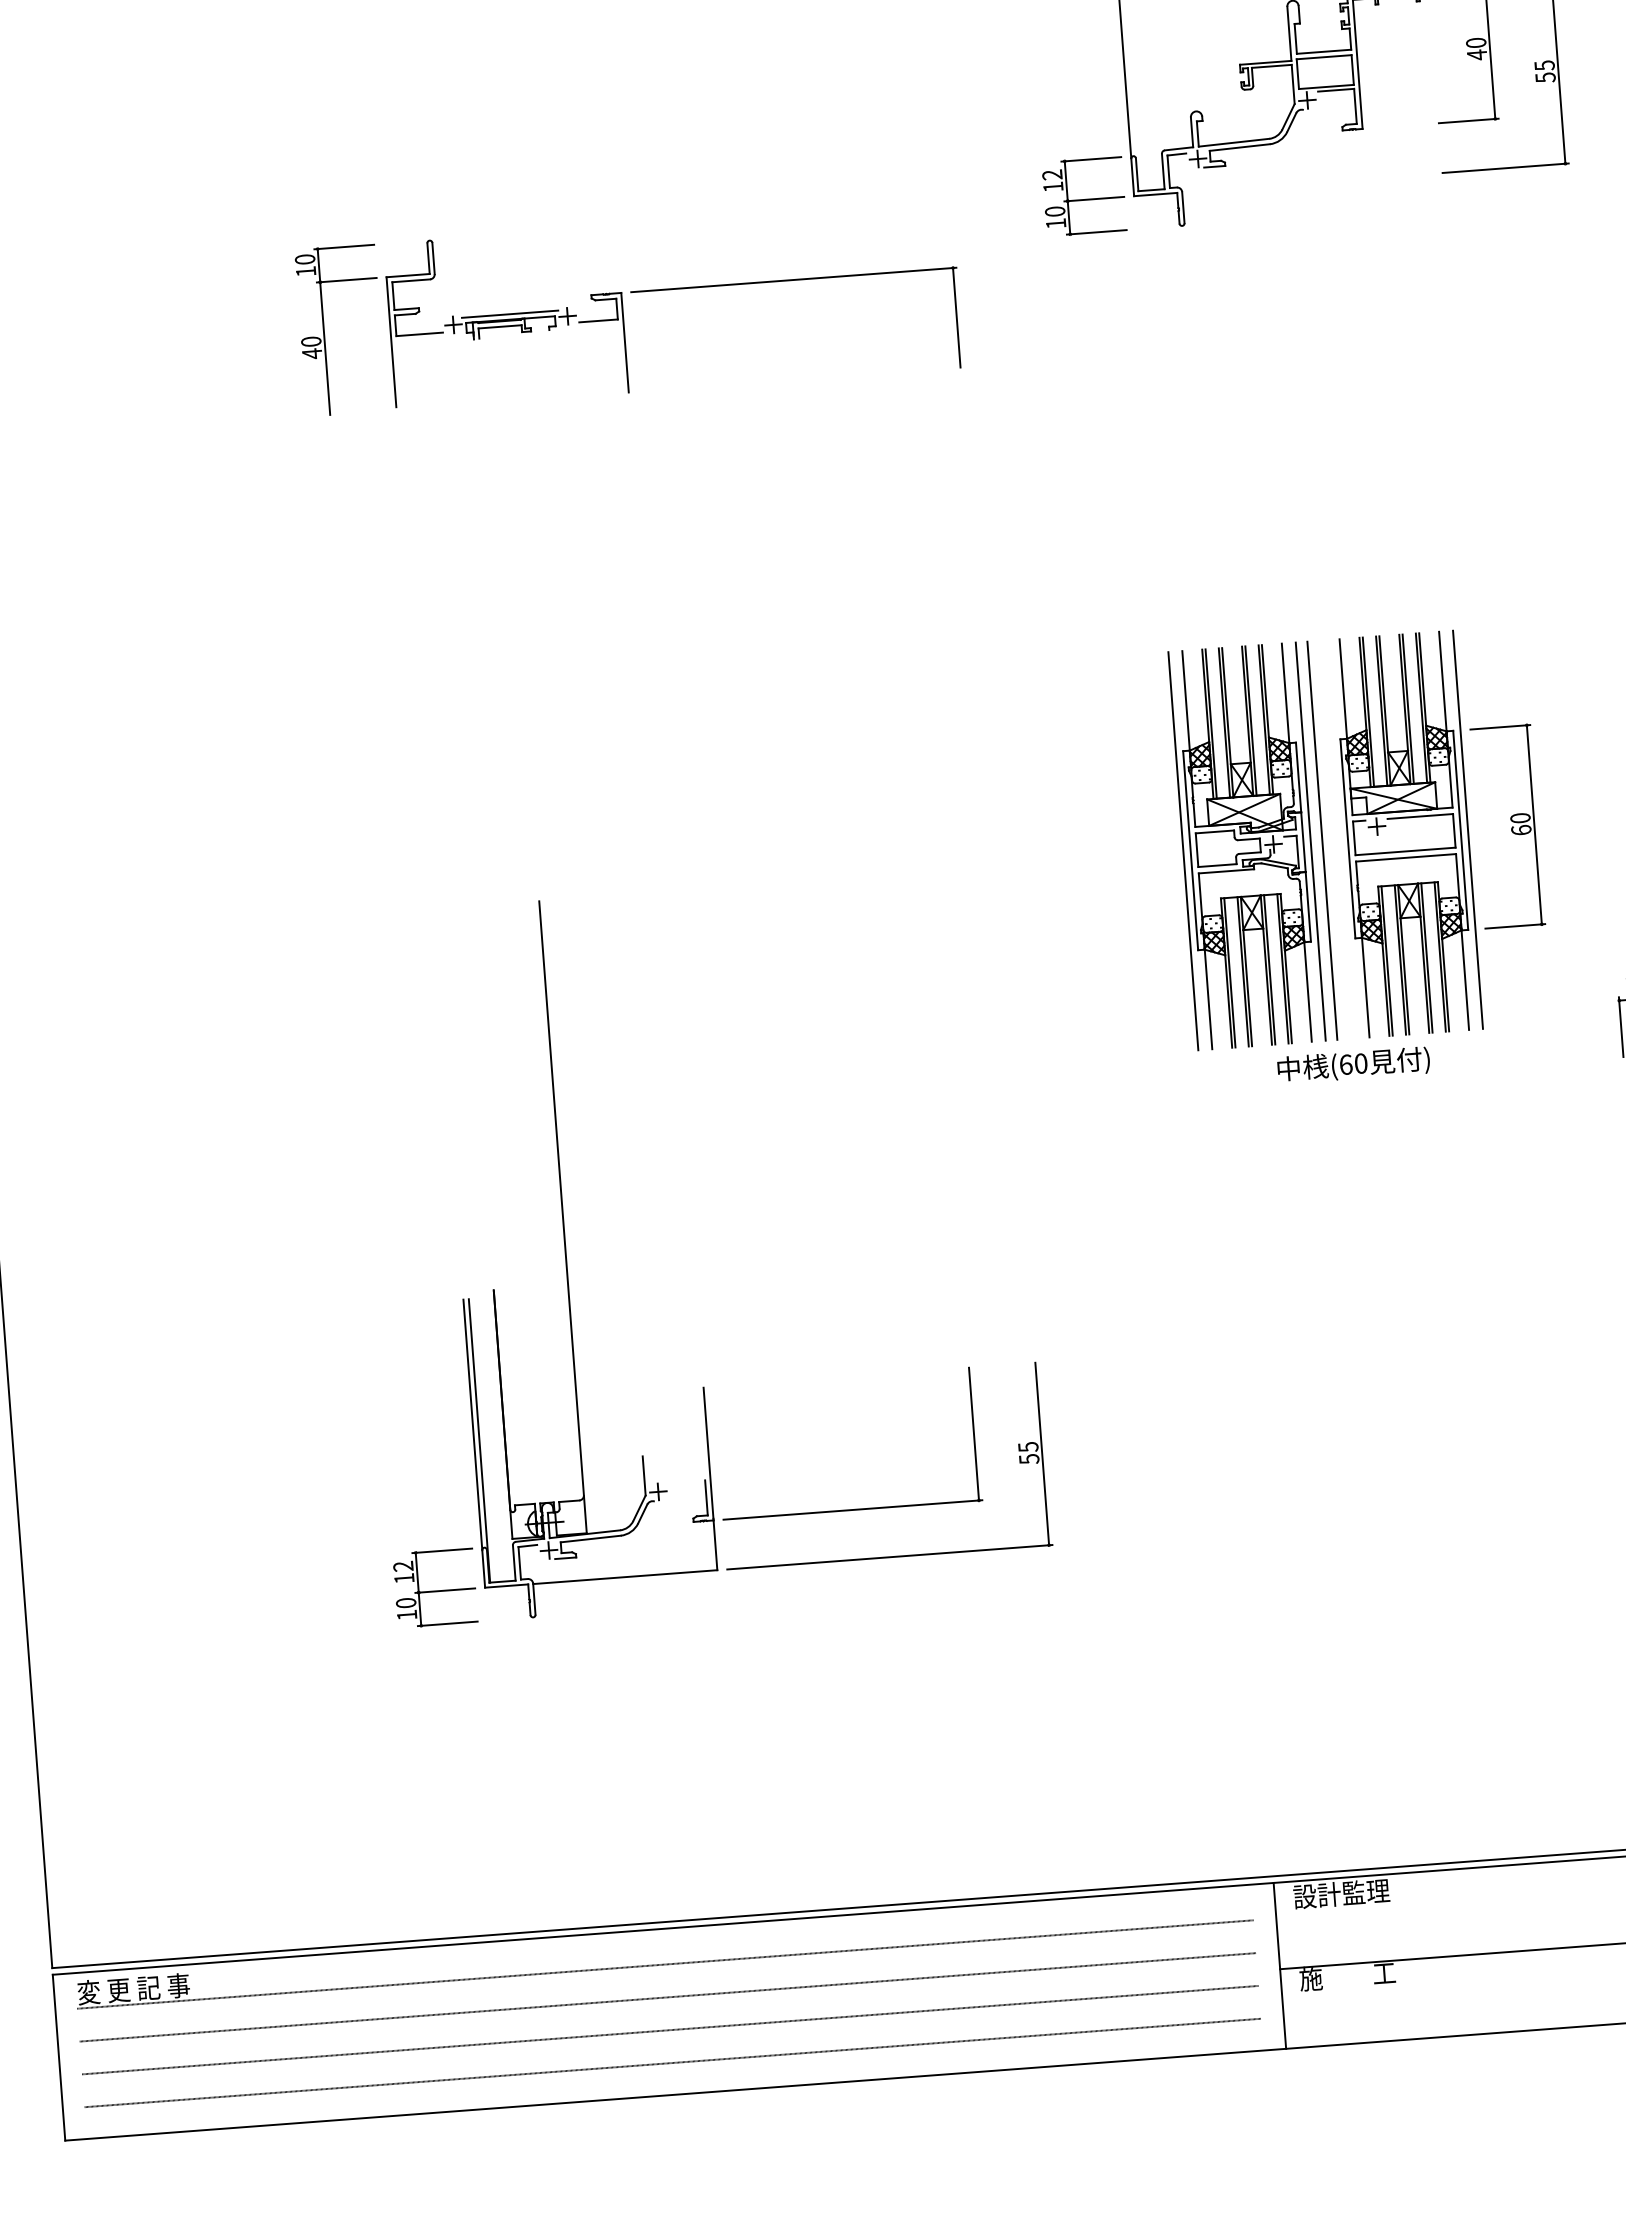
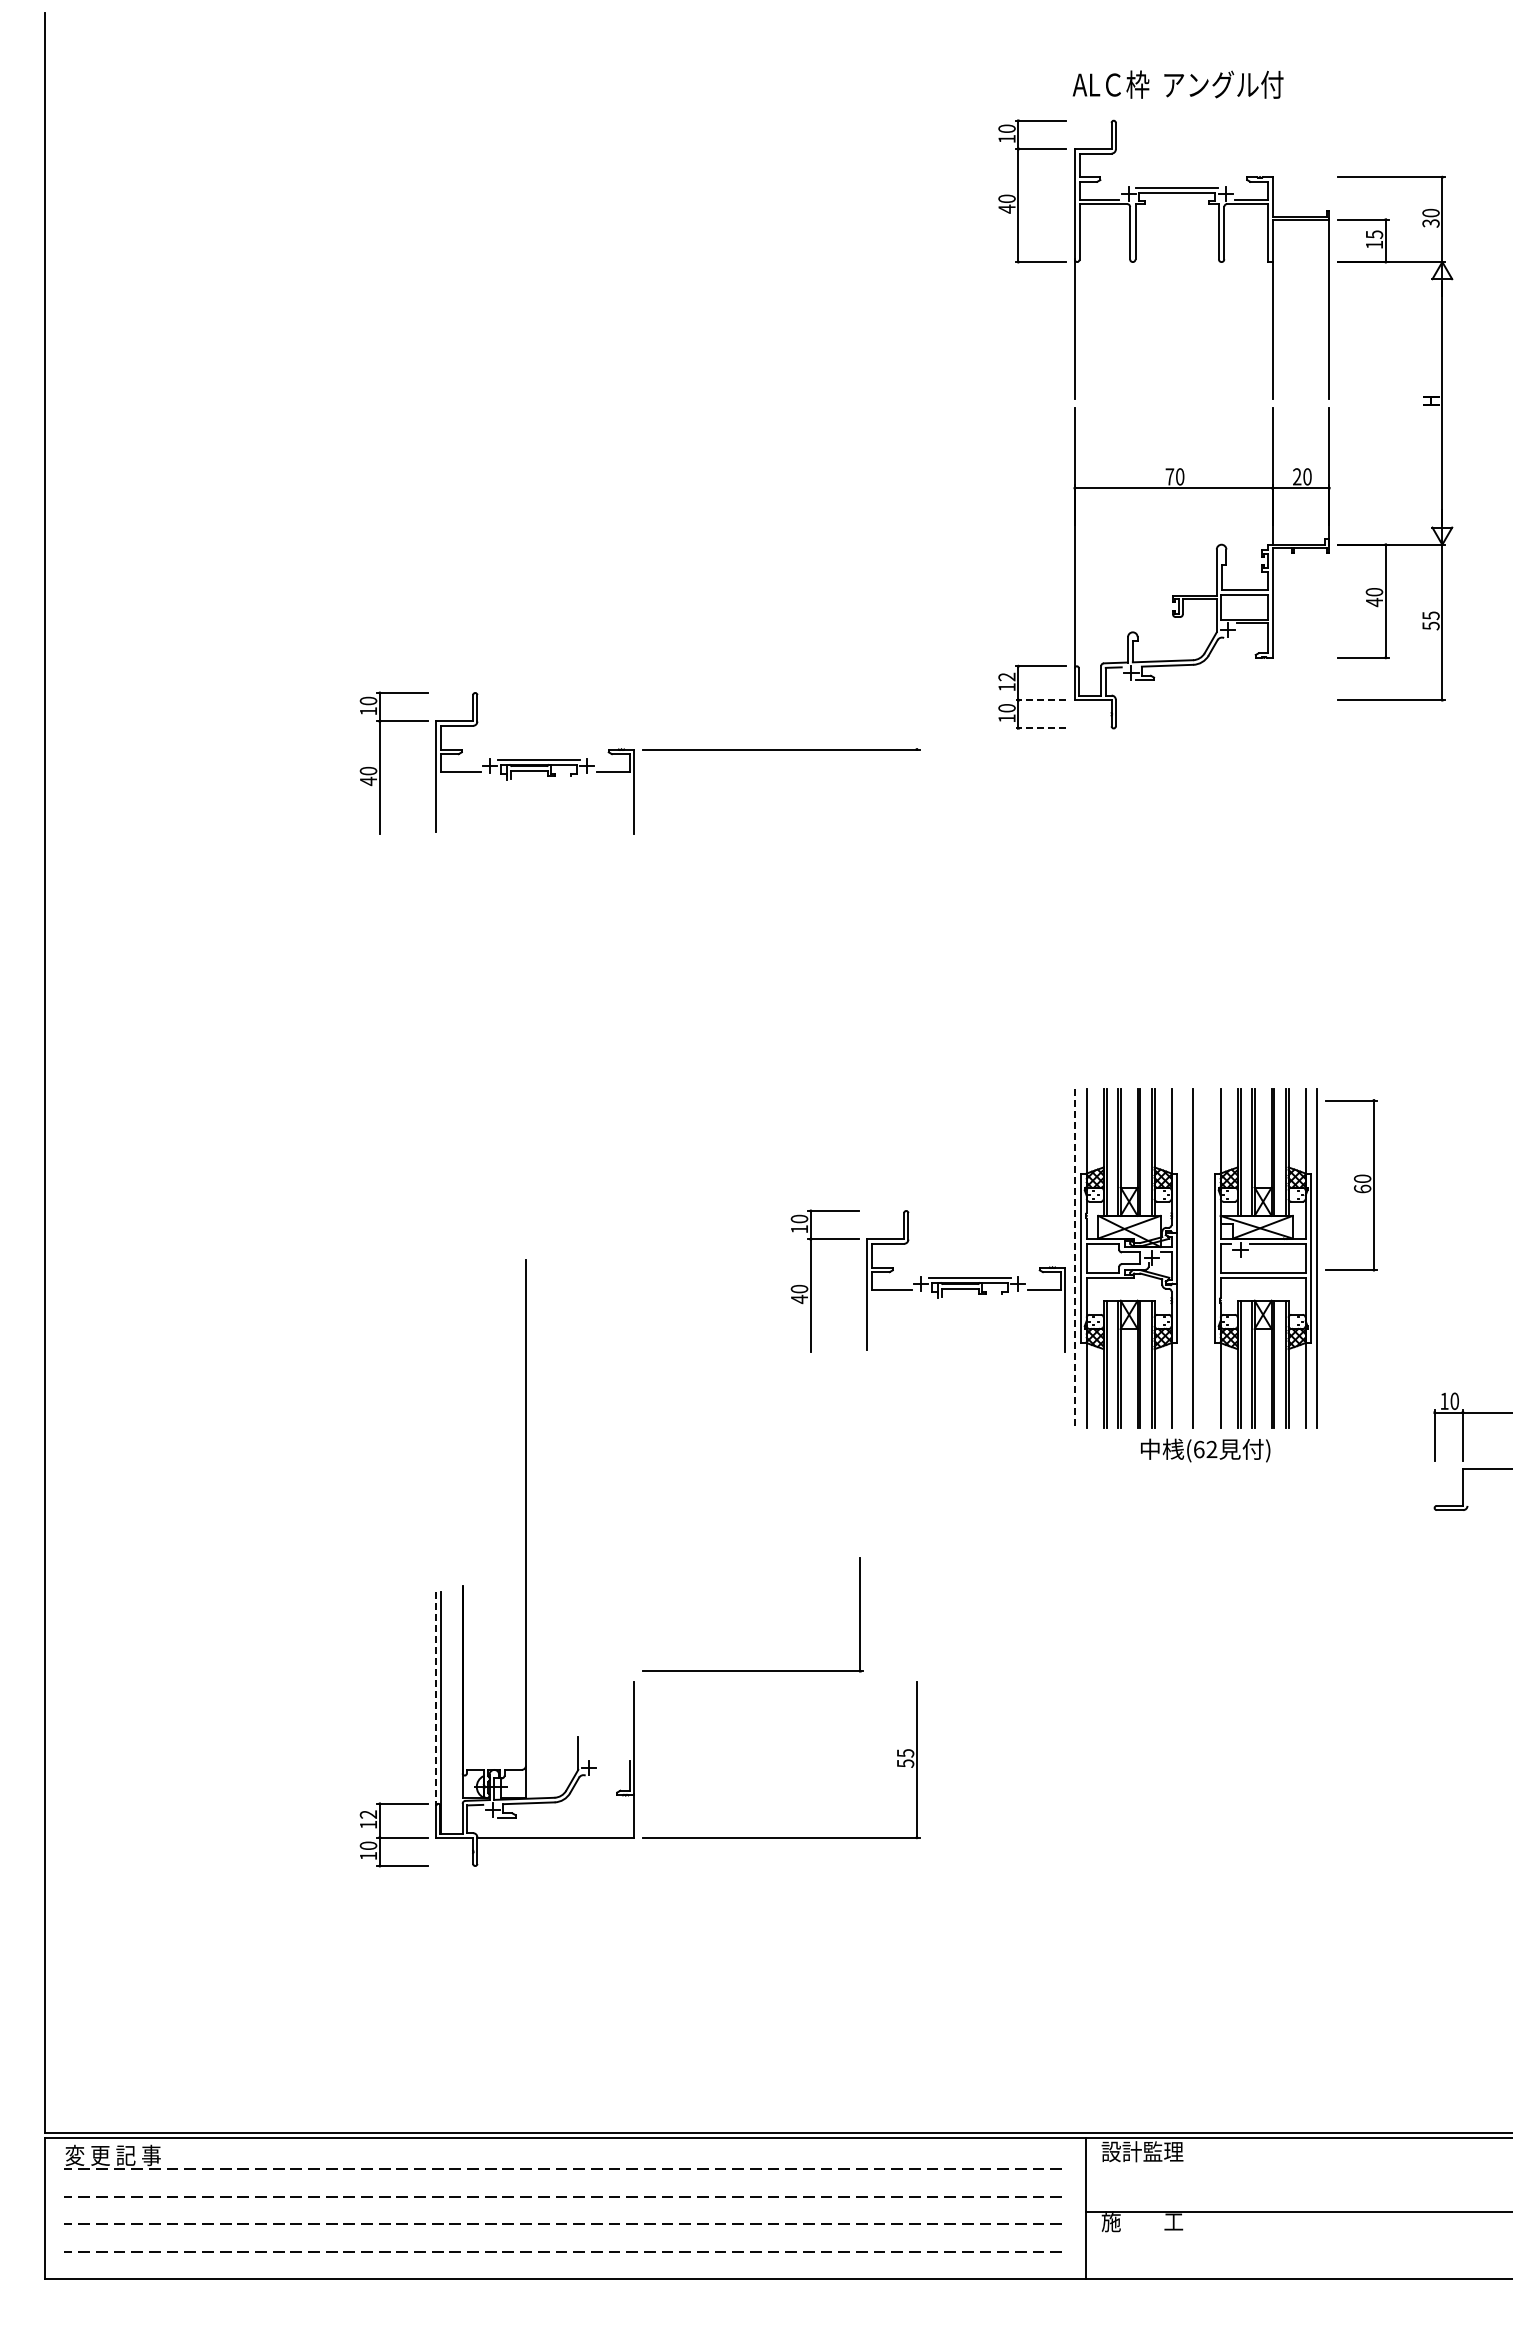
line: (1093, 199) -> (1040, 700), solid -> dashed
line: (1096, 232) -> (1040, 728), solid -> dashed
line: (956, 317) -> (916, 791), removed
part: (1508, 827) -> (1351, 1185), moved
line: (1310, 840) -> (1183, 1257), removed
line: (1182, 851) -> (1074, 1258), solid -> dashed
part: (1012, 890) -> (927, 1280), added
text: (1360, 1063) -> (1211, 1449), (60 -> (62
line: (473, 1425) -> (436, 1699), solid -> dashed
part: (852, 1509) -> (752, 1670), moved

